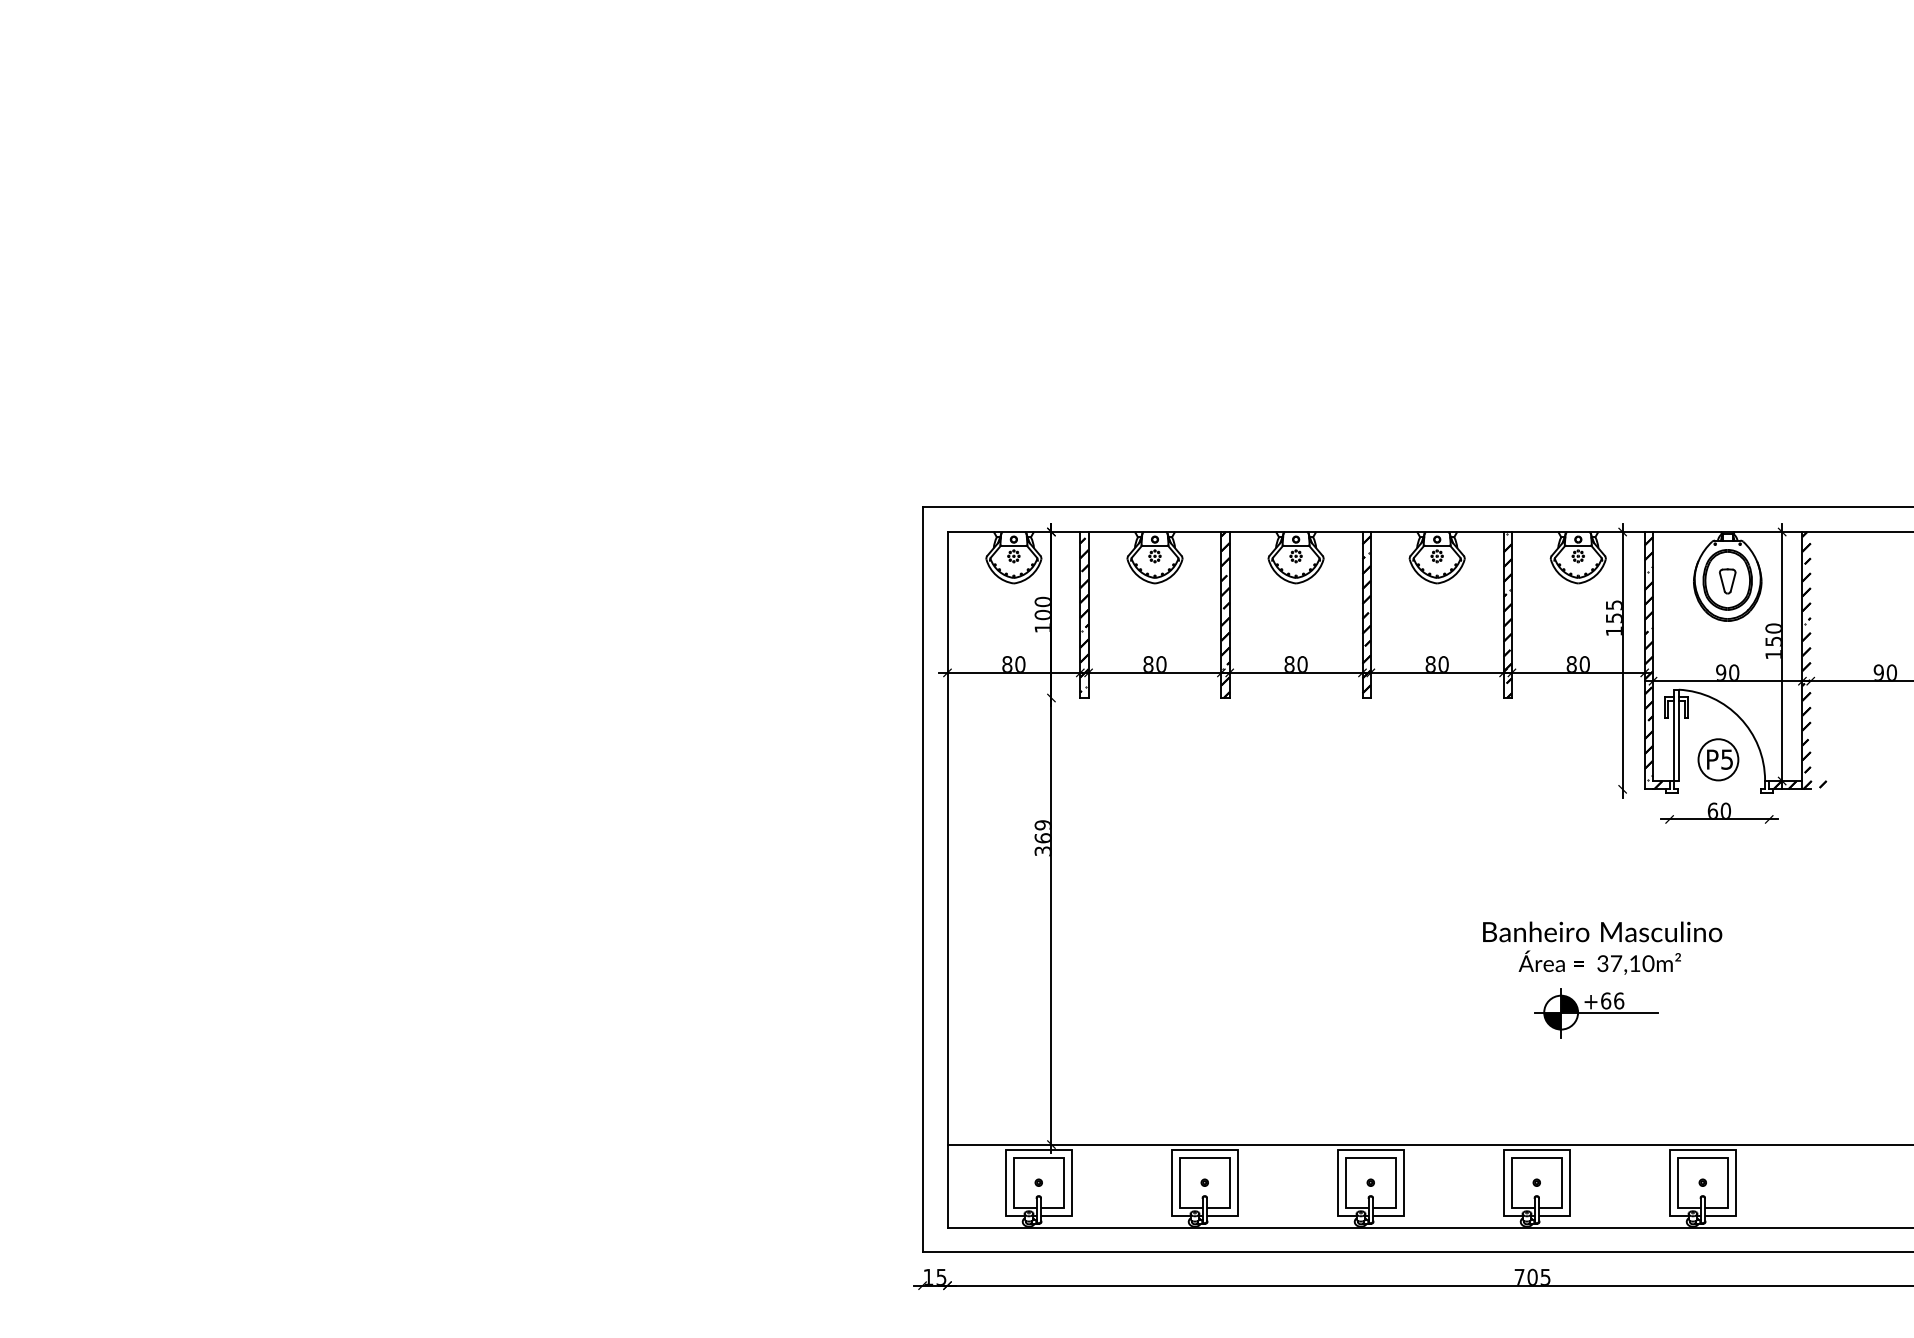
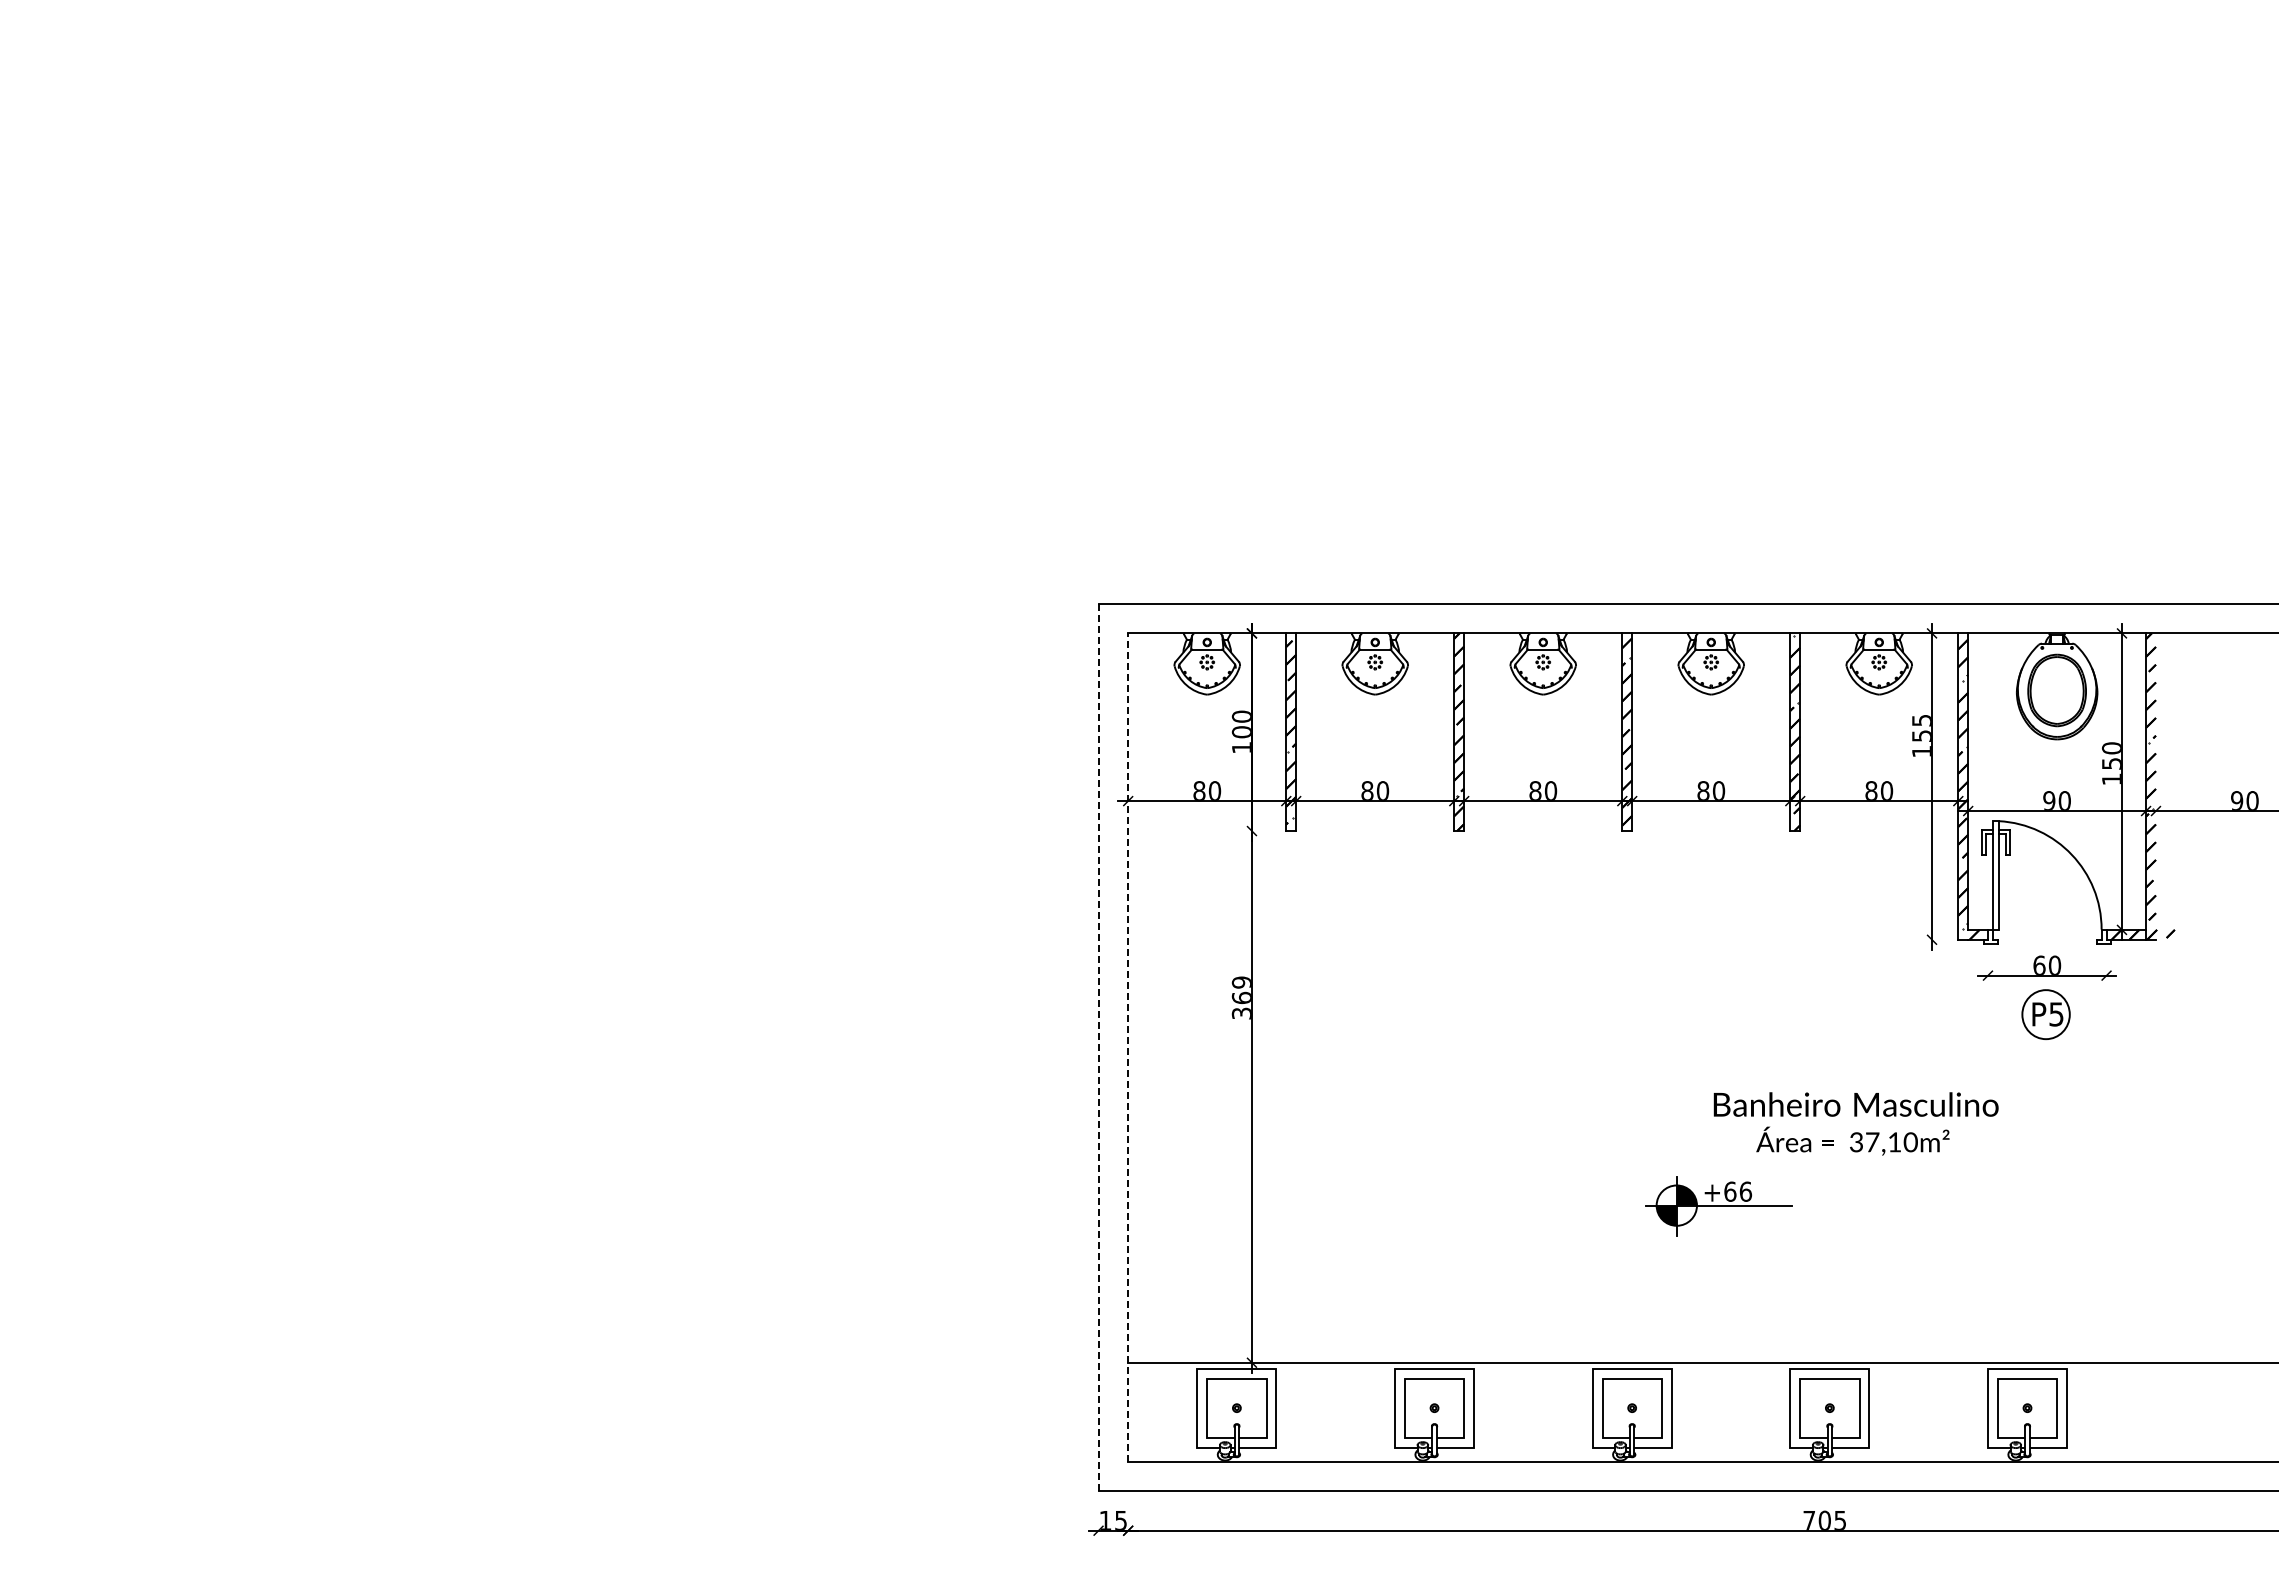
part: (1727, 580) -> (2056, 691), removed
part: (1717, 759) -> (2045, 1014), moved
line: (947, 878) -> (1128, 1046), solid -> dashed
line: (922, 879) -> (1098, 1047), solid -> dashed
text: (1602, 947) -> (1855, 1123), moved
part: (1596, 1013) -> (1718, 1206), moved

